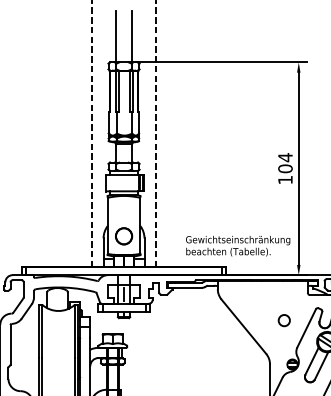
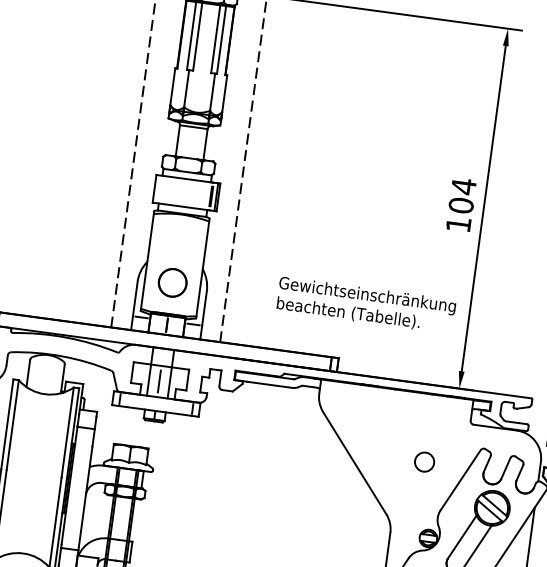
text: (238, 246) -> (366, 305), moved

